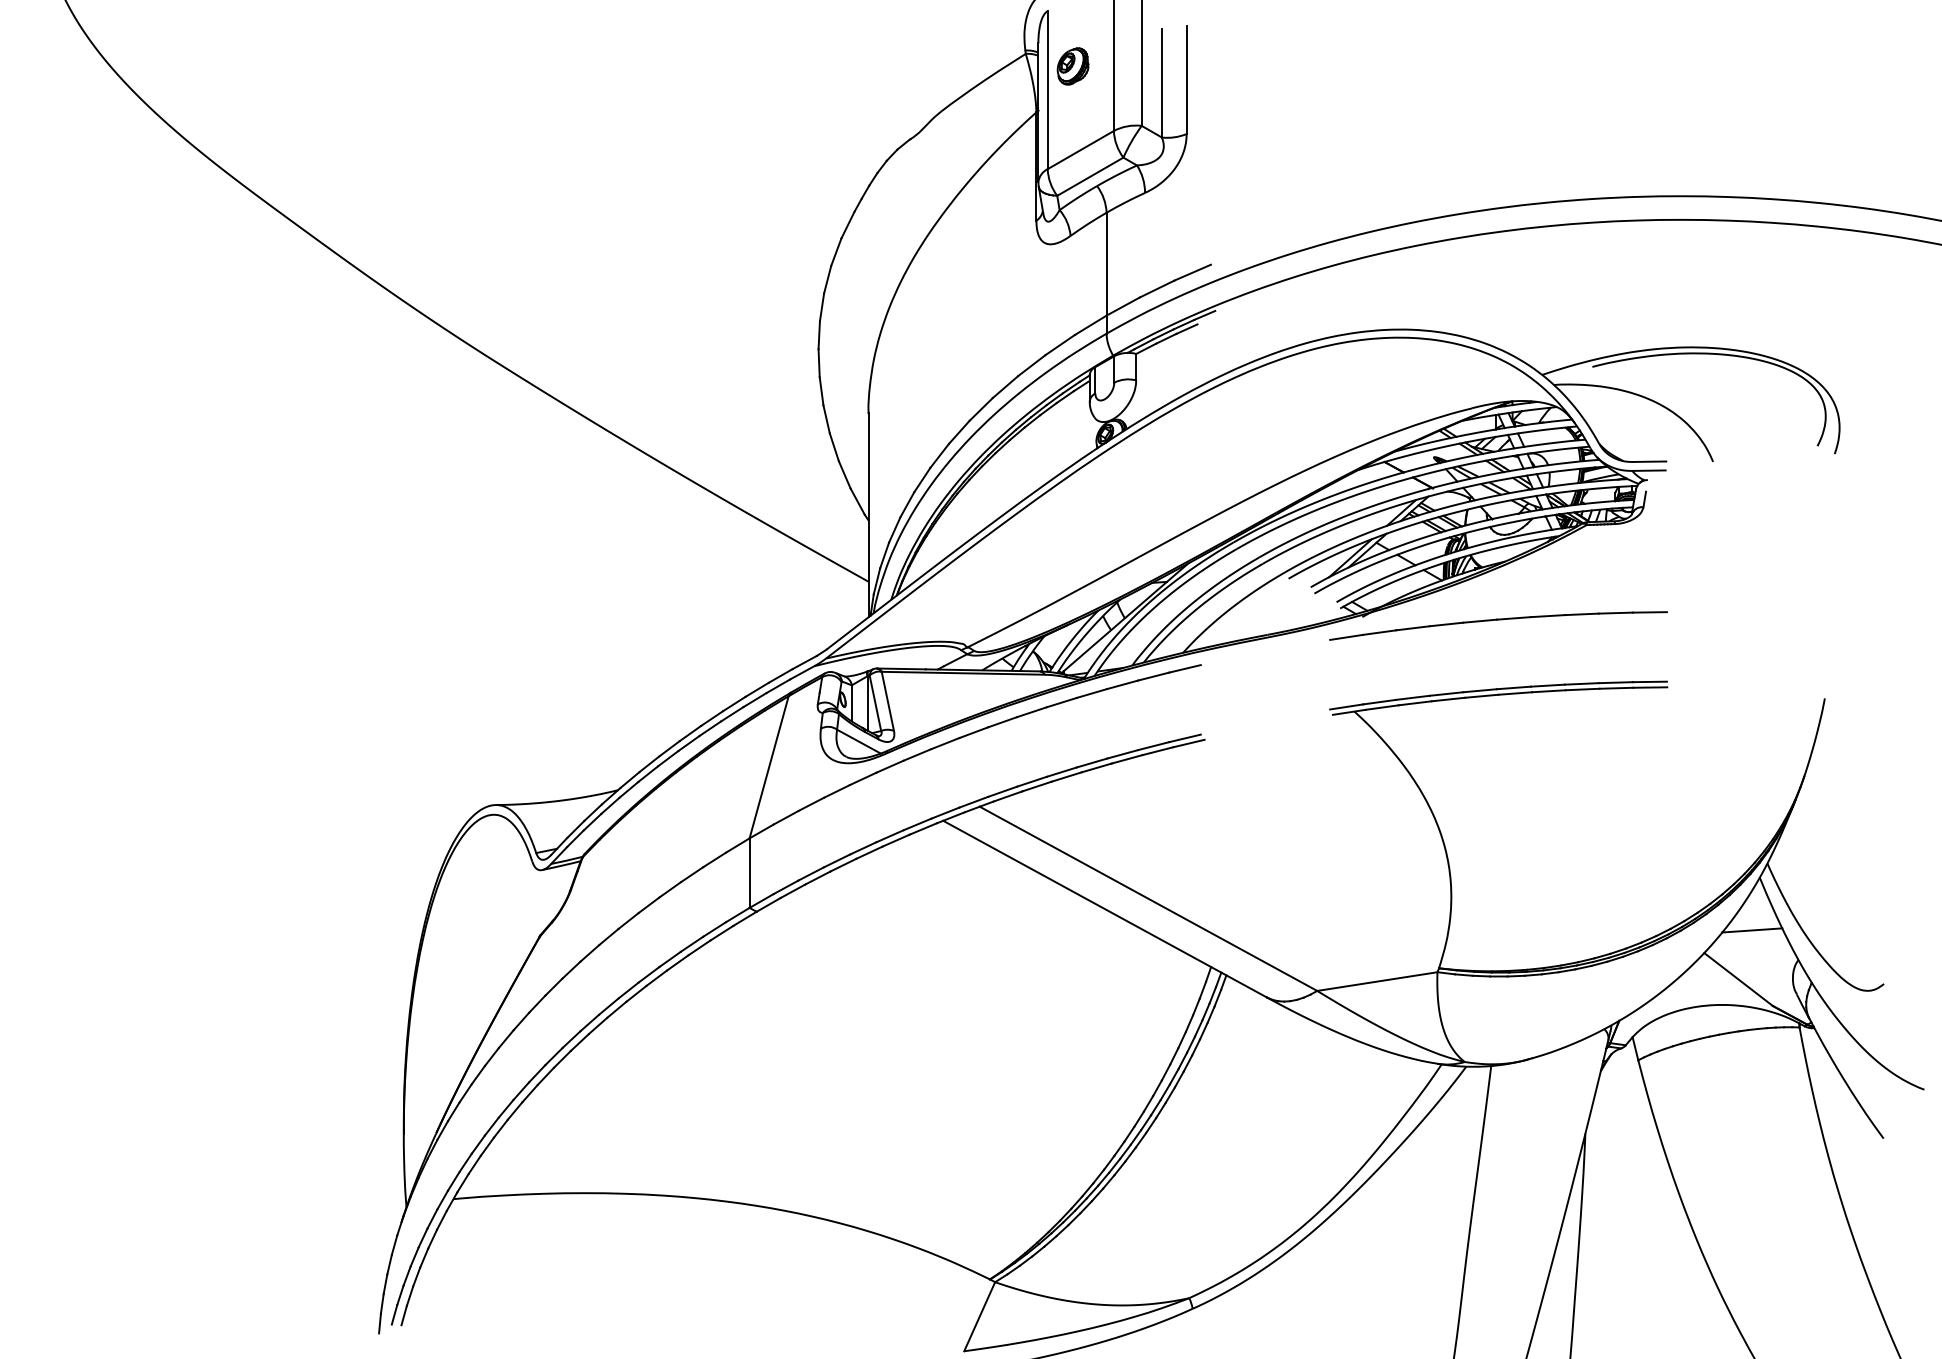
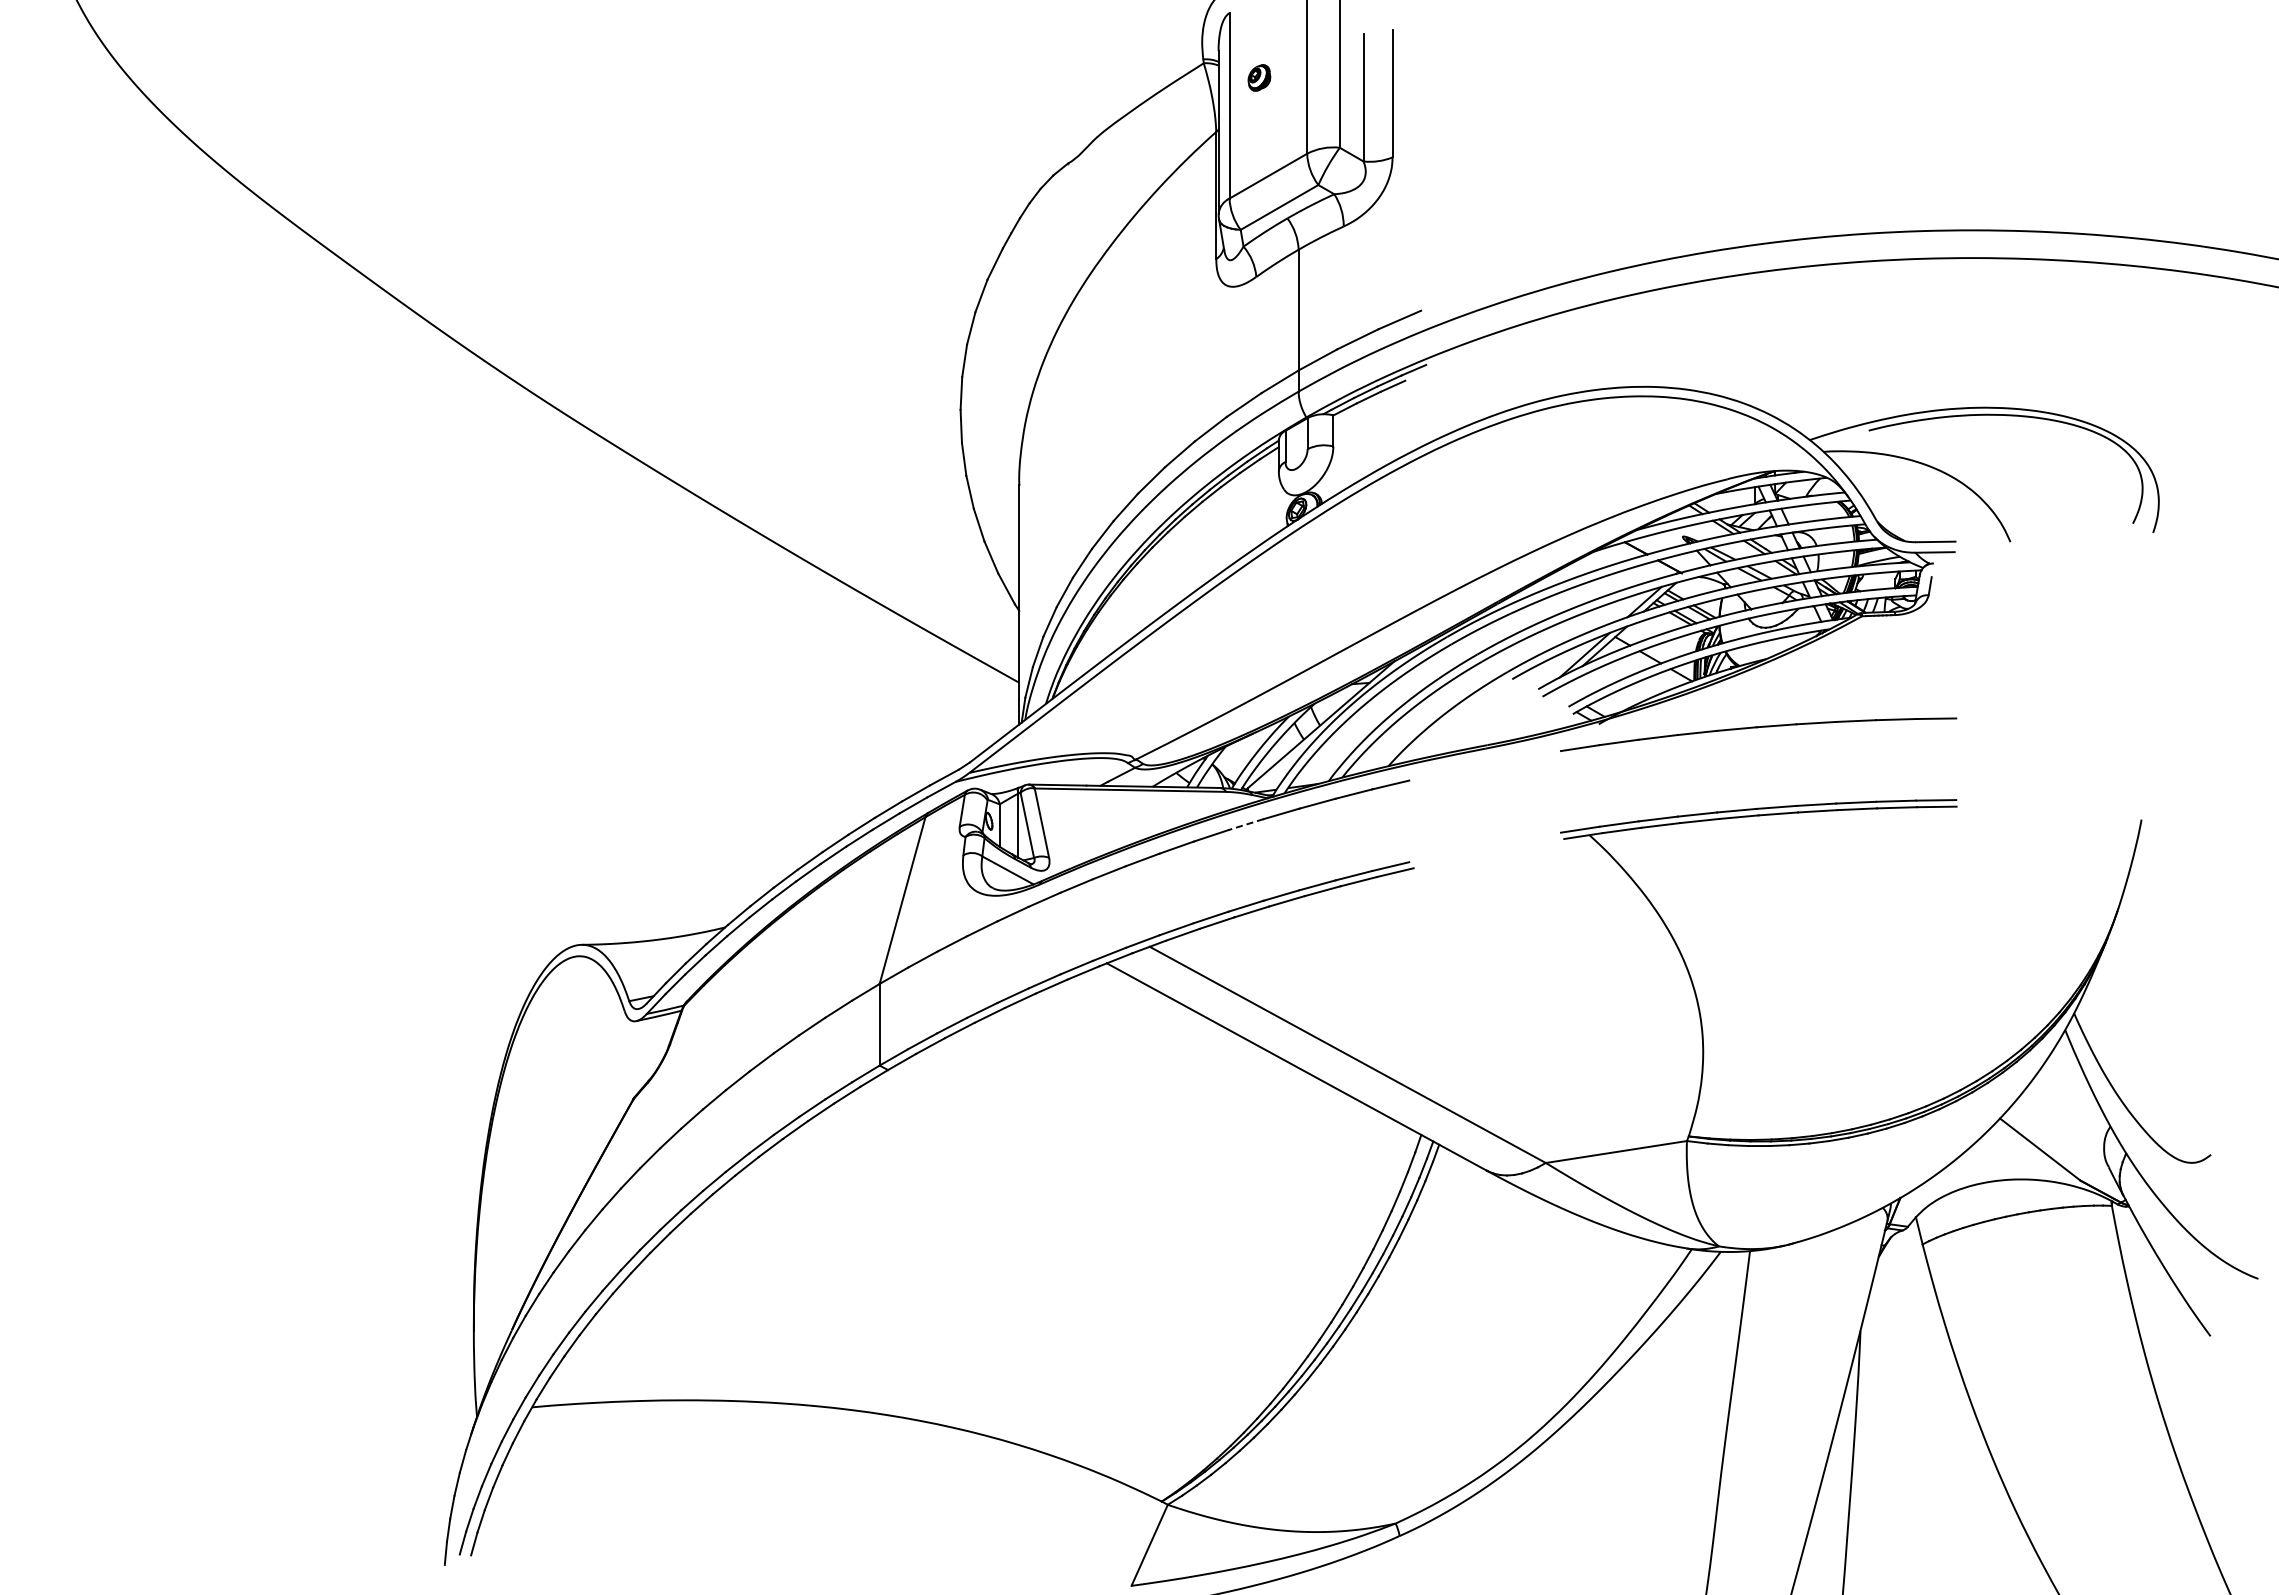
part: (1073, 65) -> (1259, 77), size x0.6
line: (1061, 702) -> (1245, 824), solid -> dashed
line: (1752, 930) -> (2056, 1091), removed

